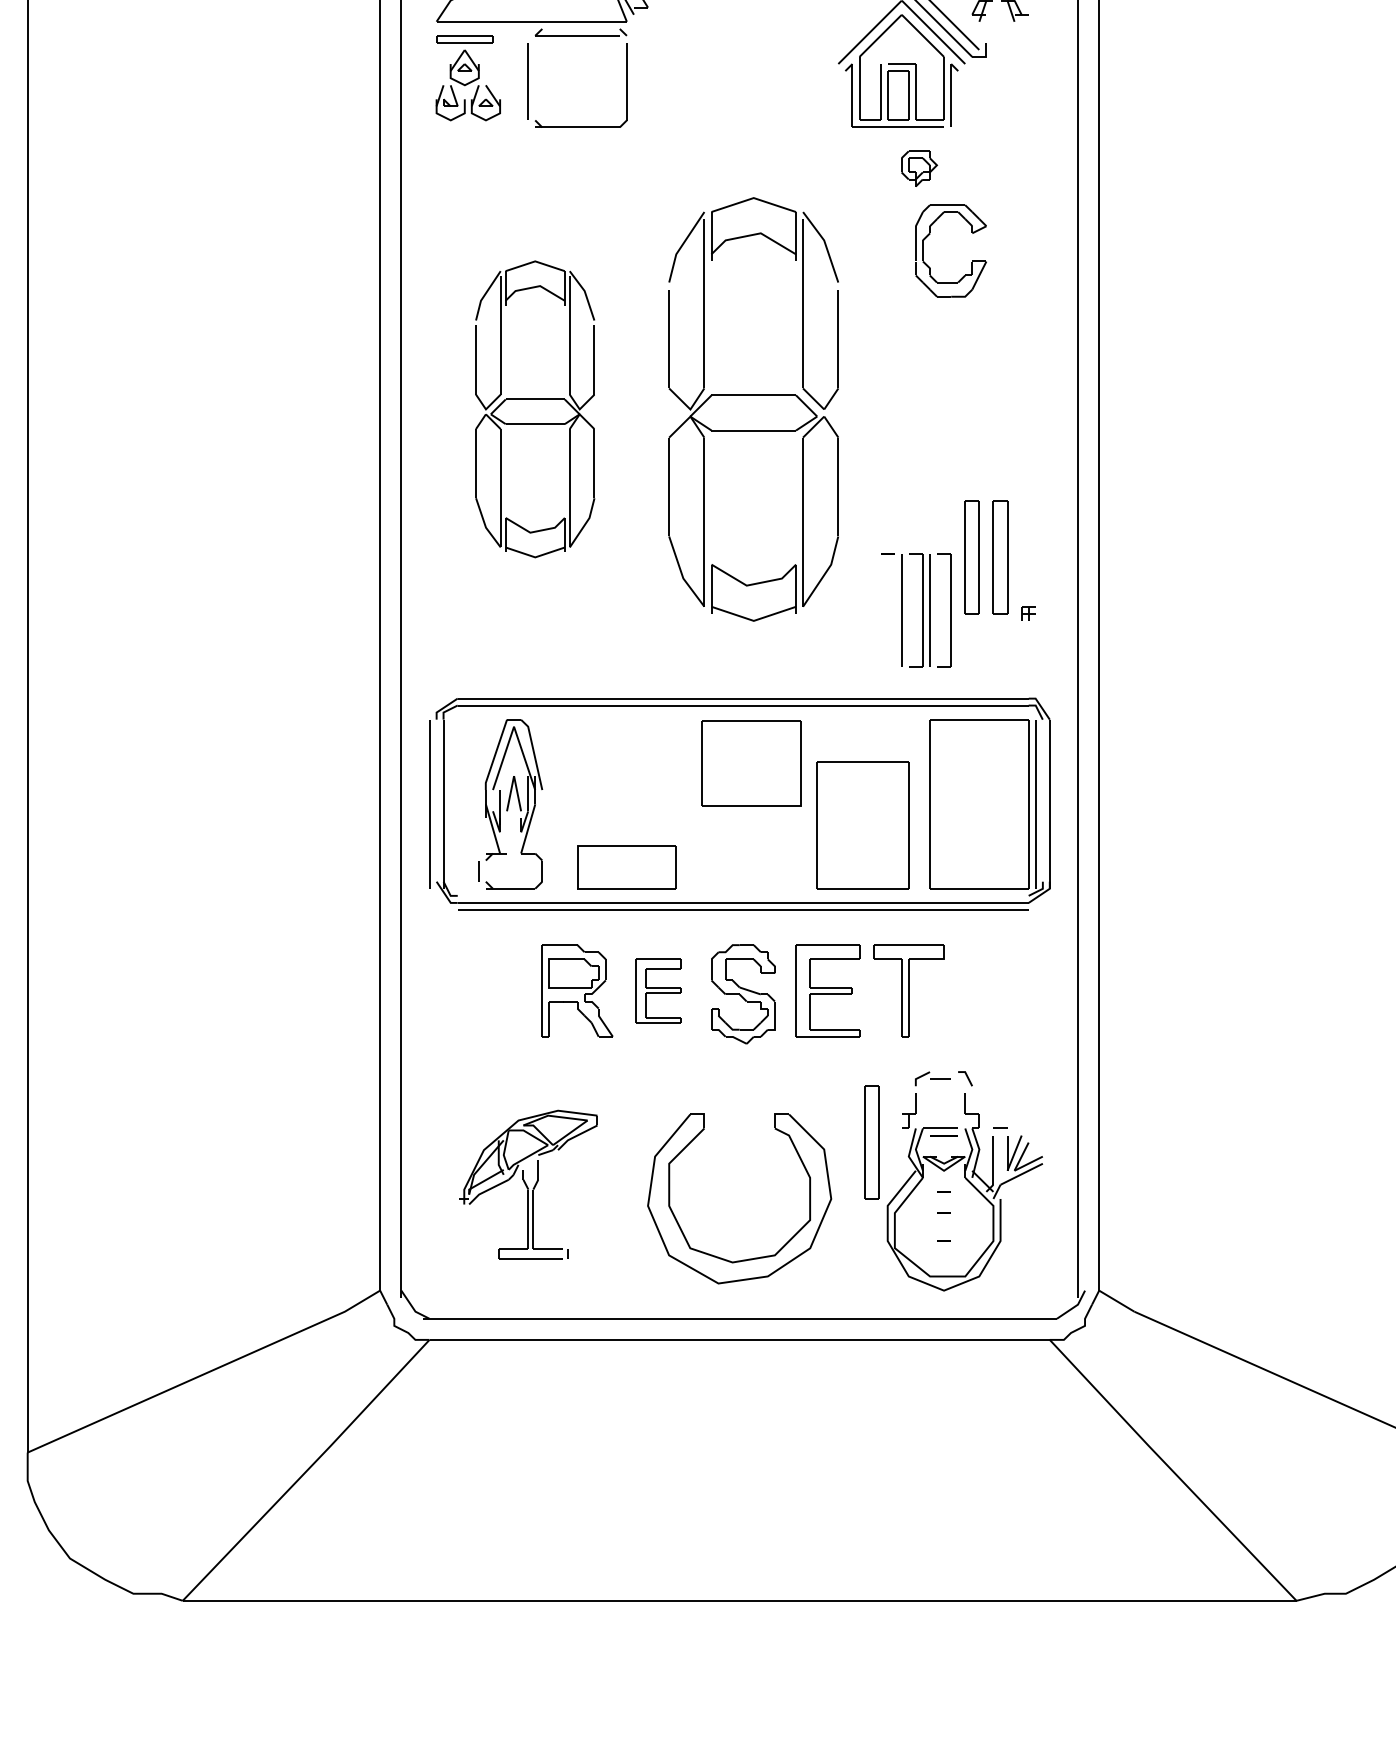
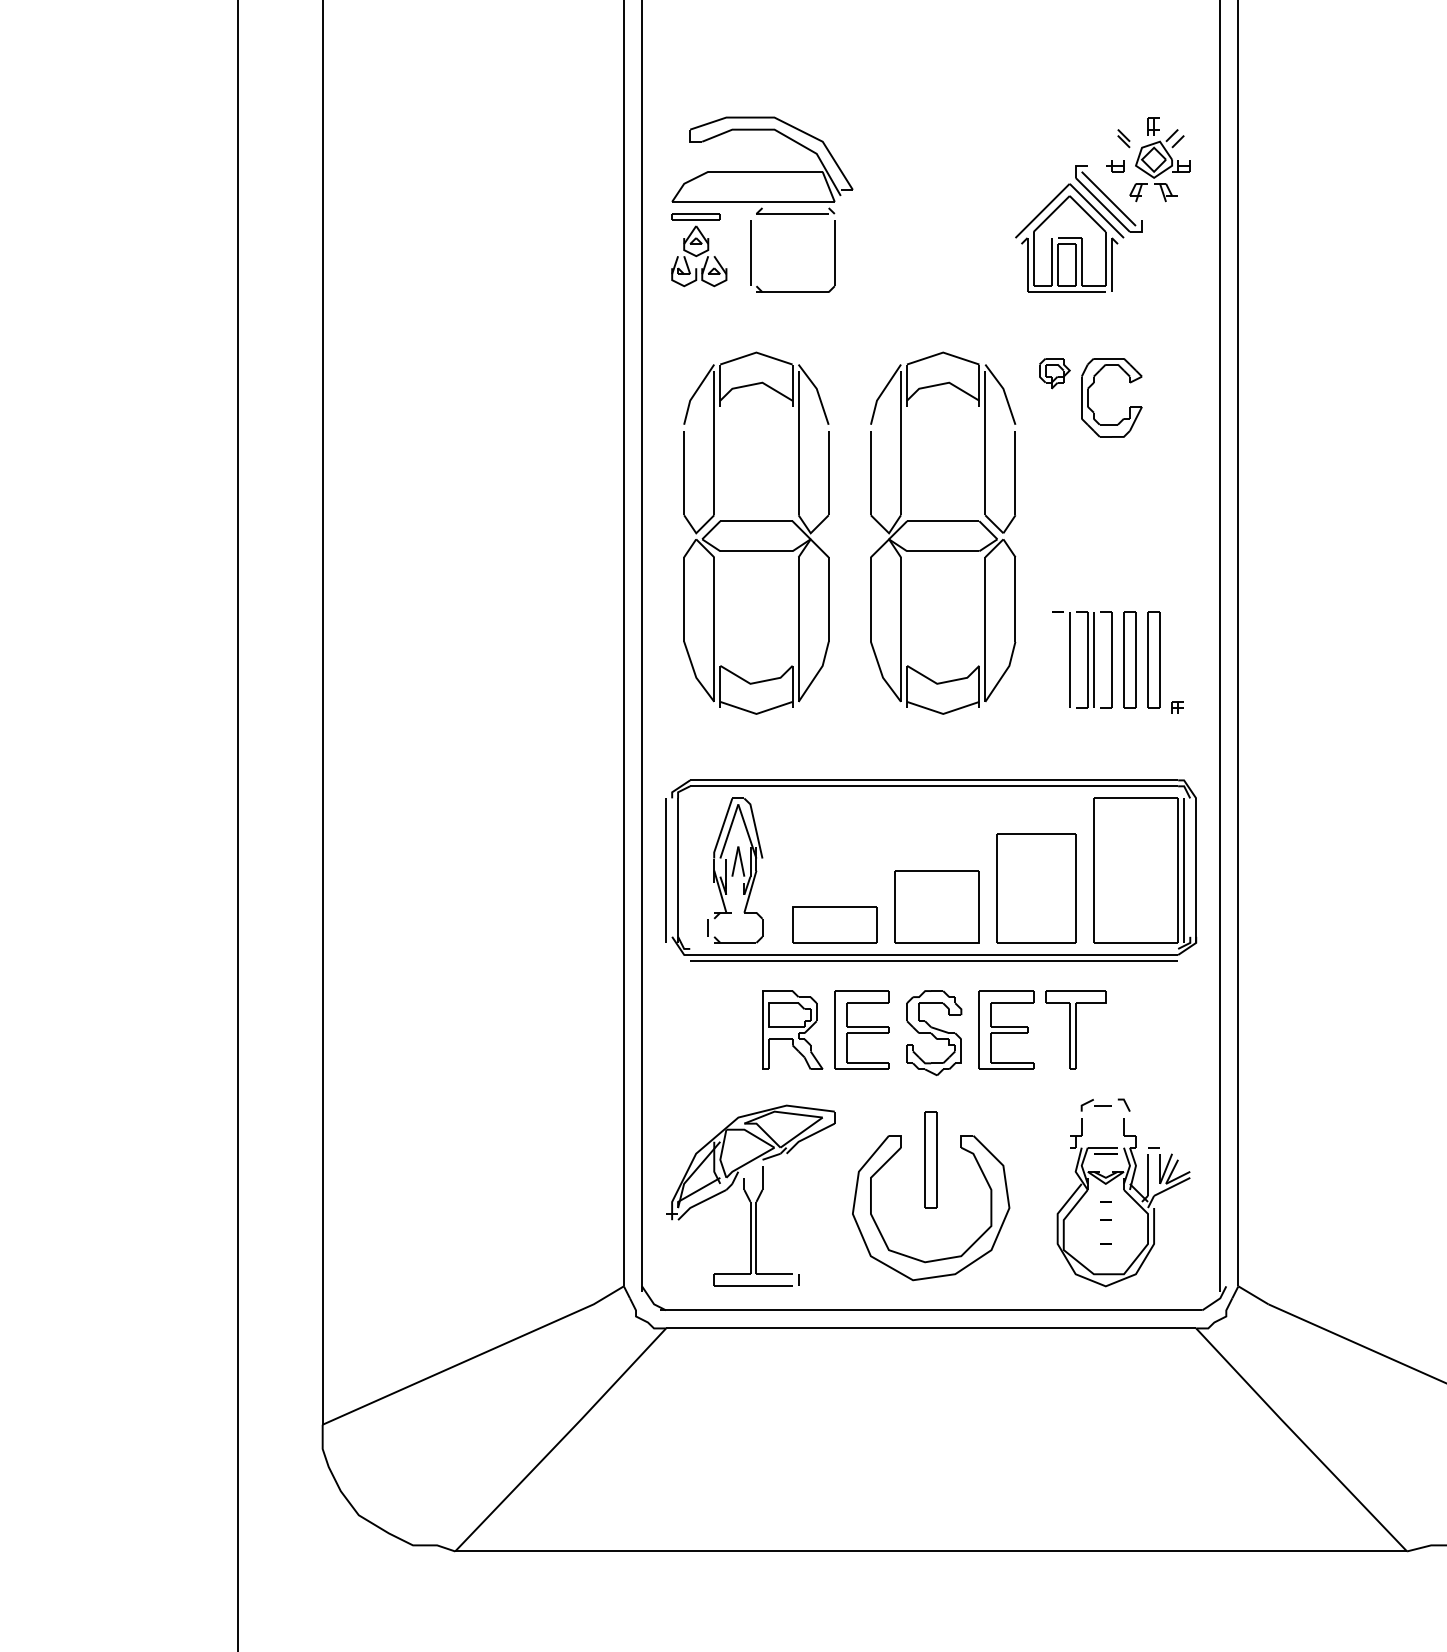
part: (919, 168) -> (1054, 373), moved
part: (535, 408) -> (756, 532), size x1.43
part: (916, 609) -> (1082, 659), moved
part: (750, 763) -> (936, 906), moved
part: (658, 990) -> (861, 1029), size x1.43
part: (871, 1142) -> (930, 1159), moved
part: (528, 1184) -> (750, 1195), size x1.43

